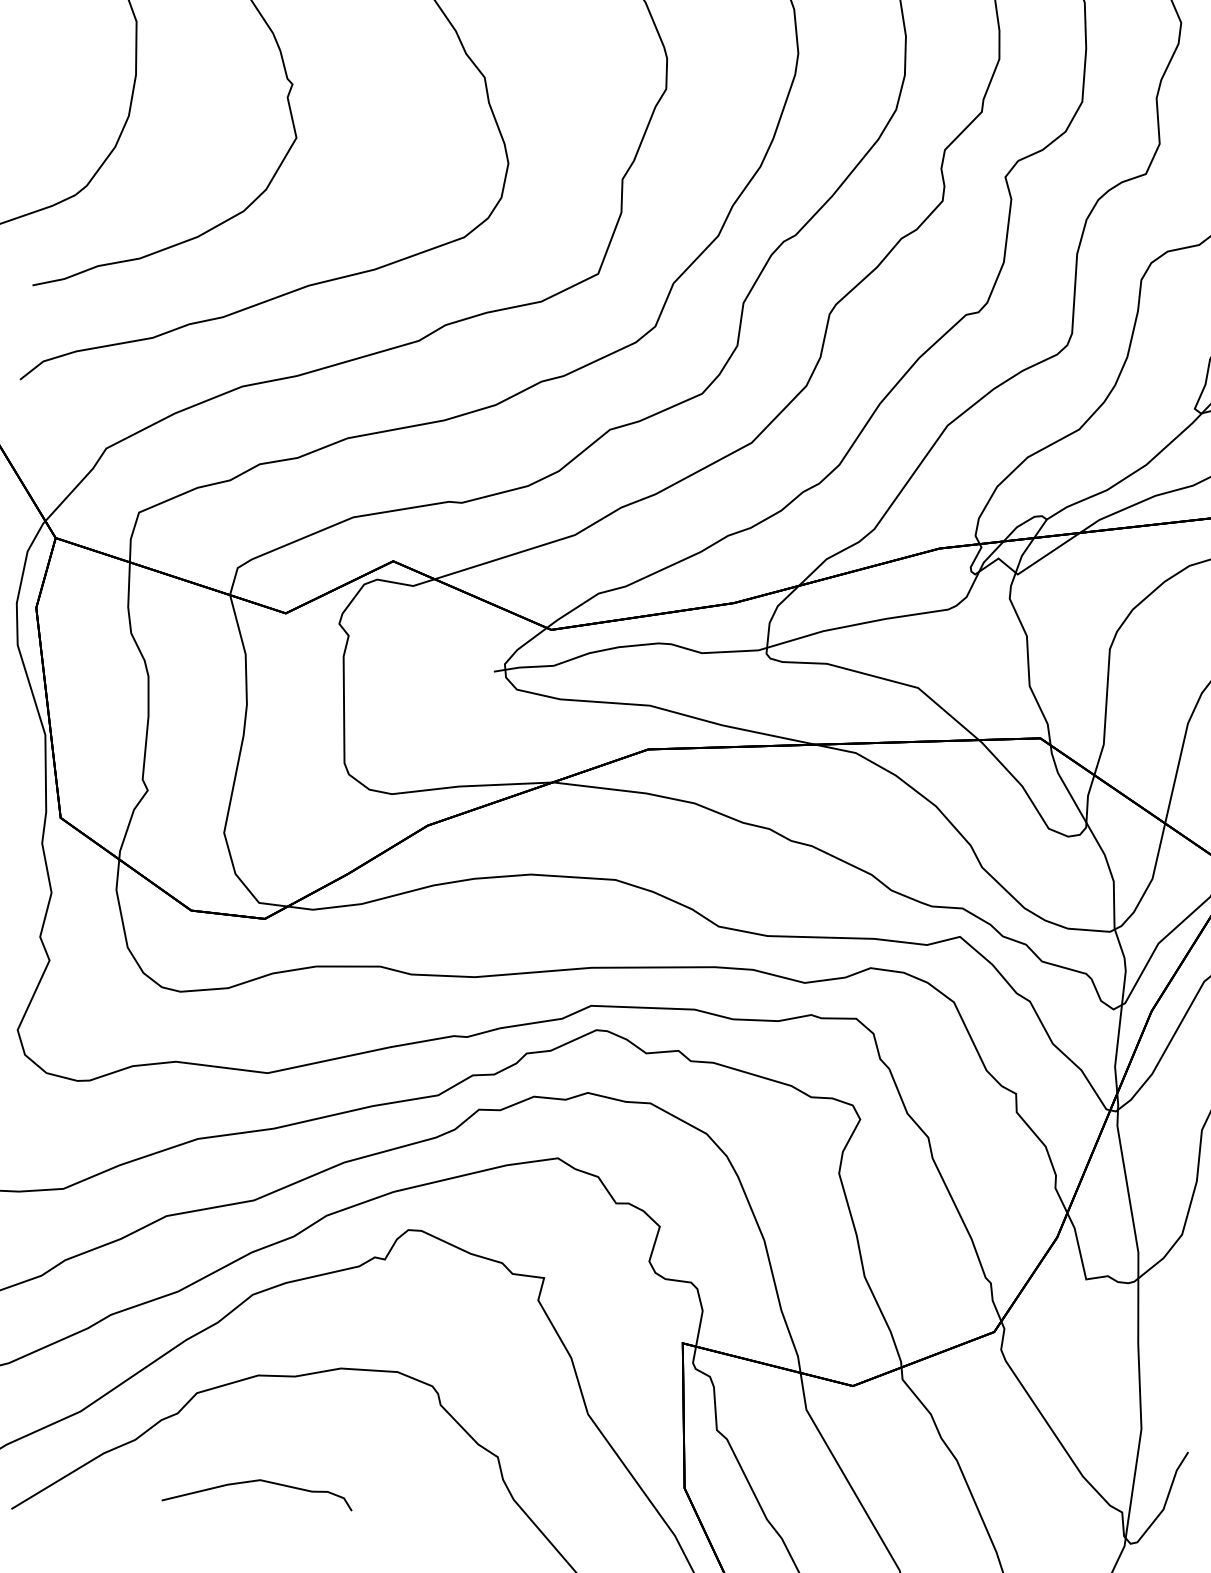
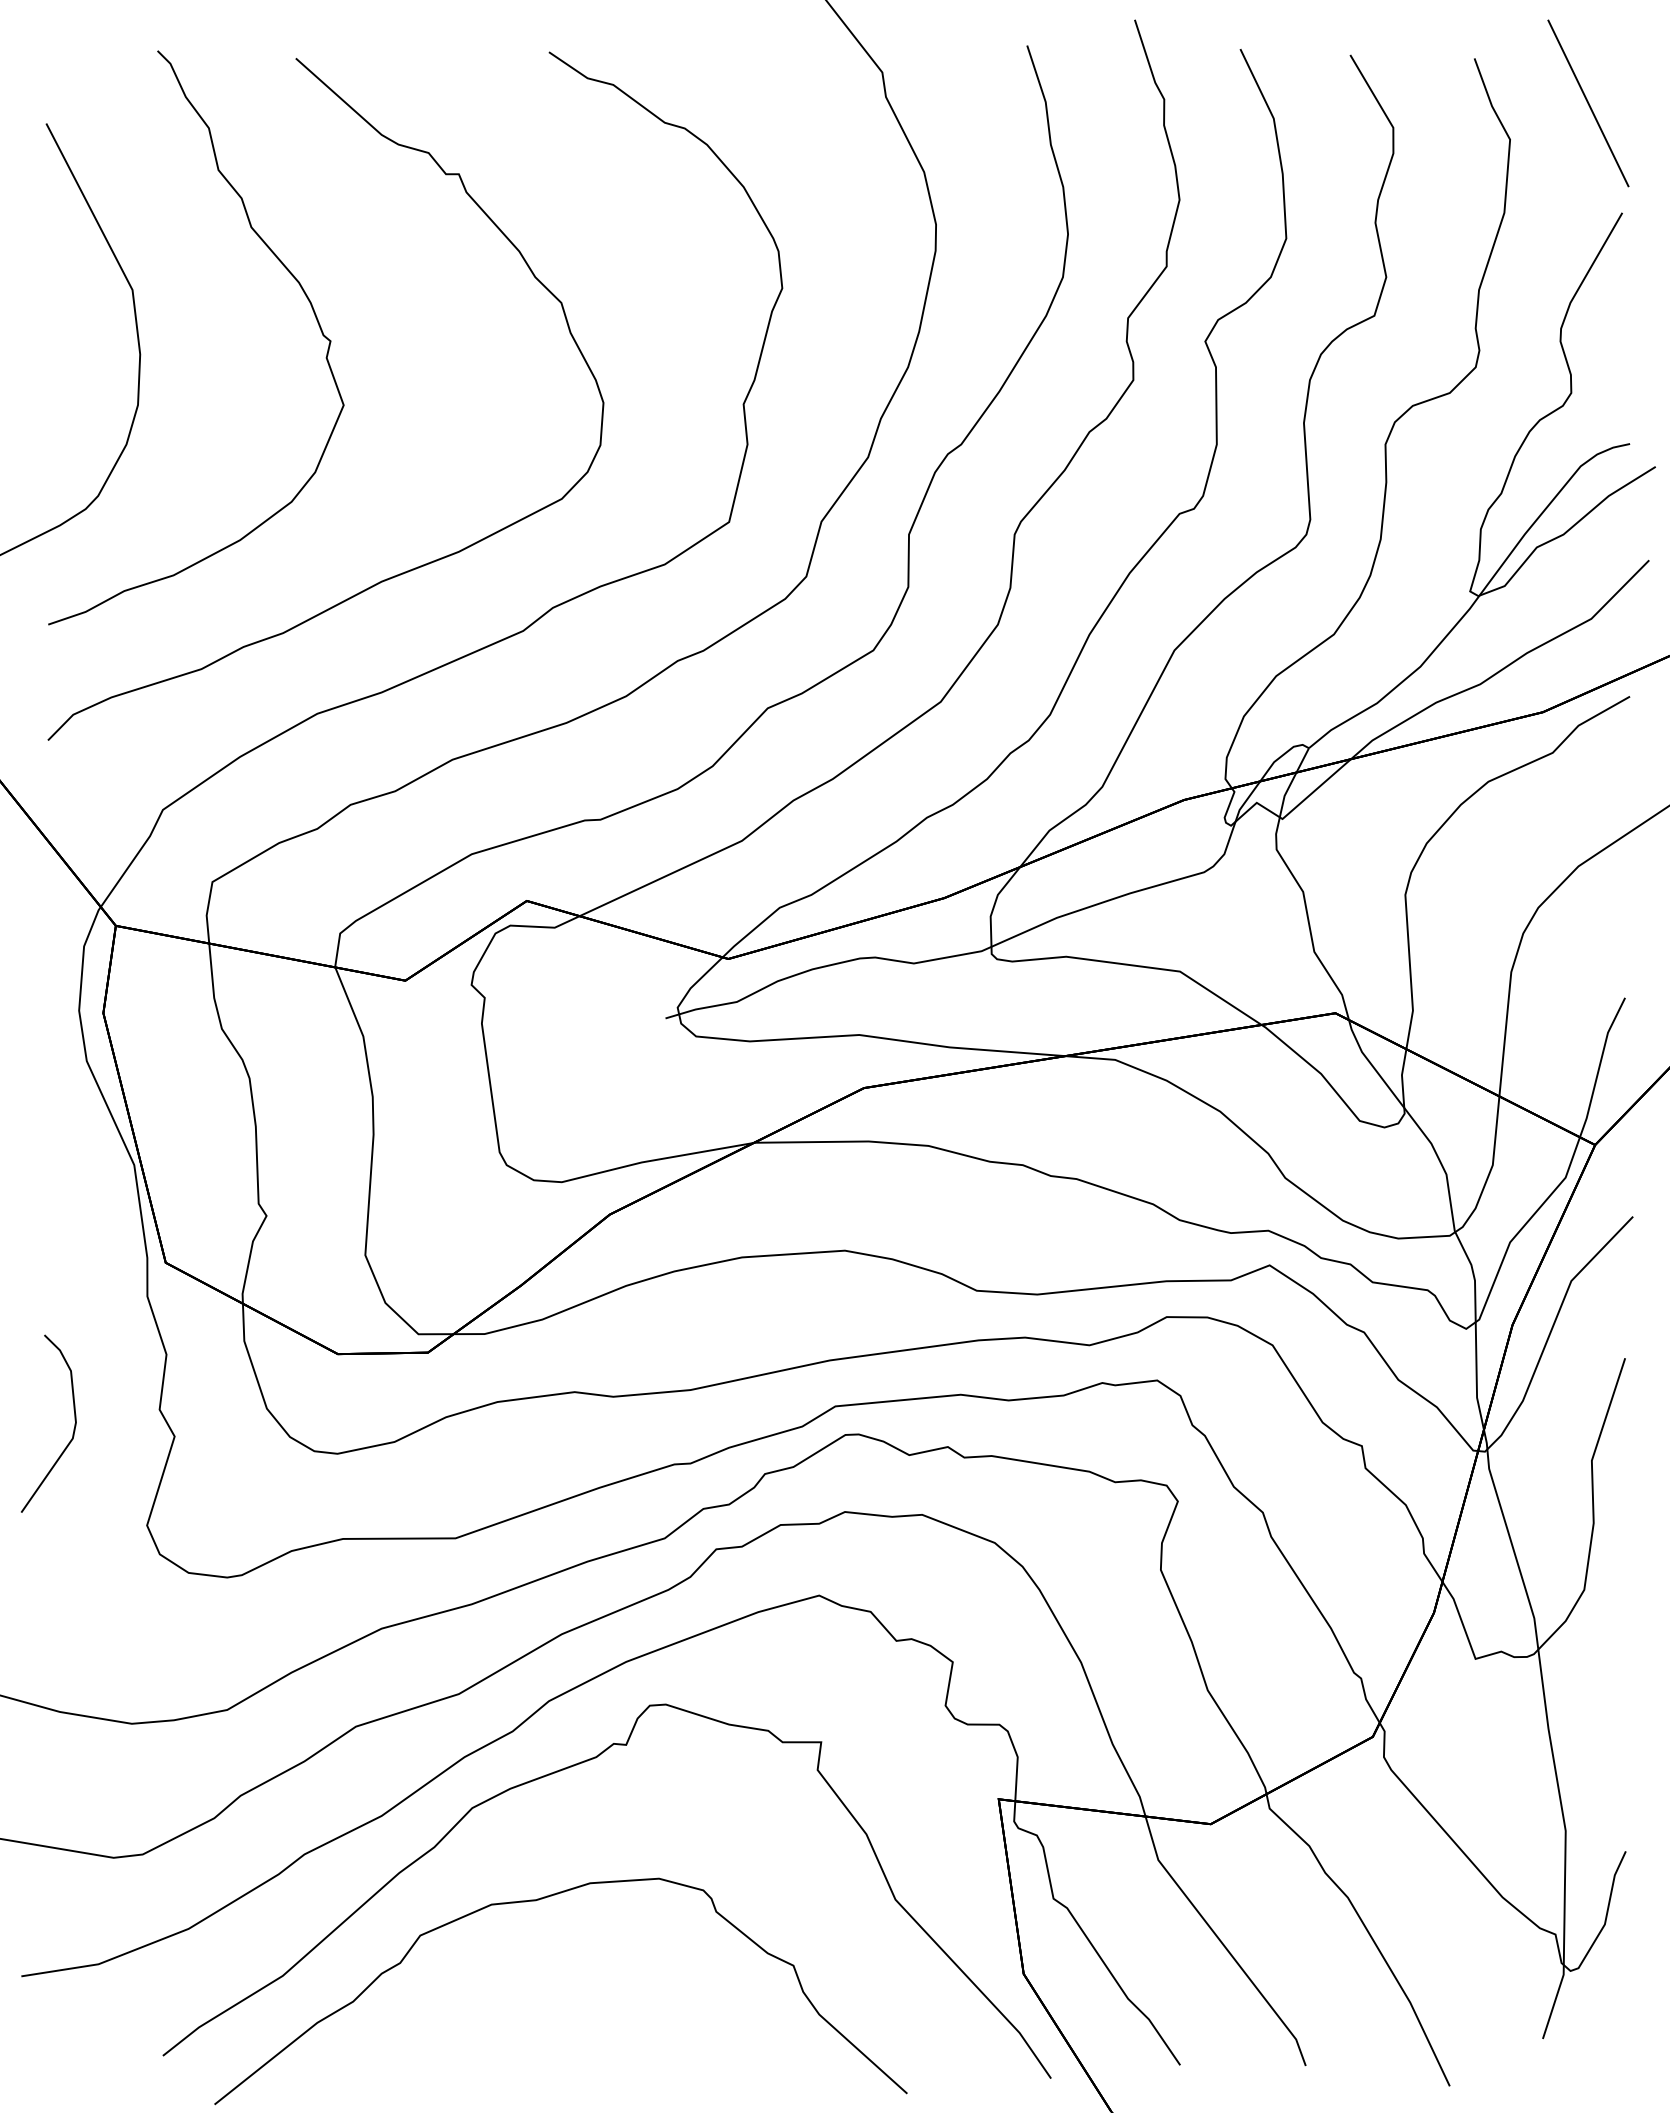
curve: (255, 1481) -> (504, 2033), removed

